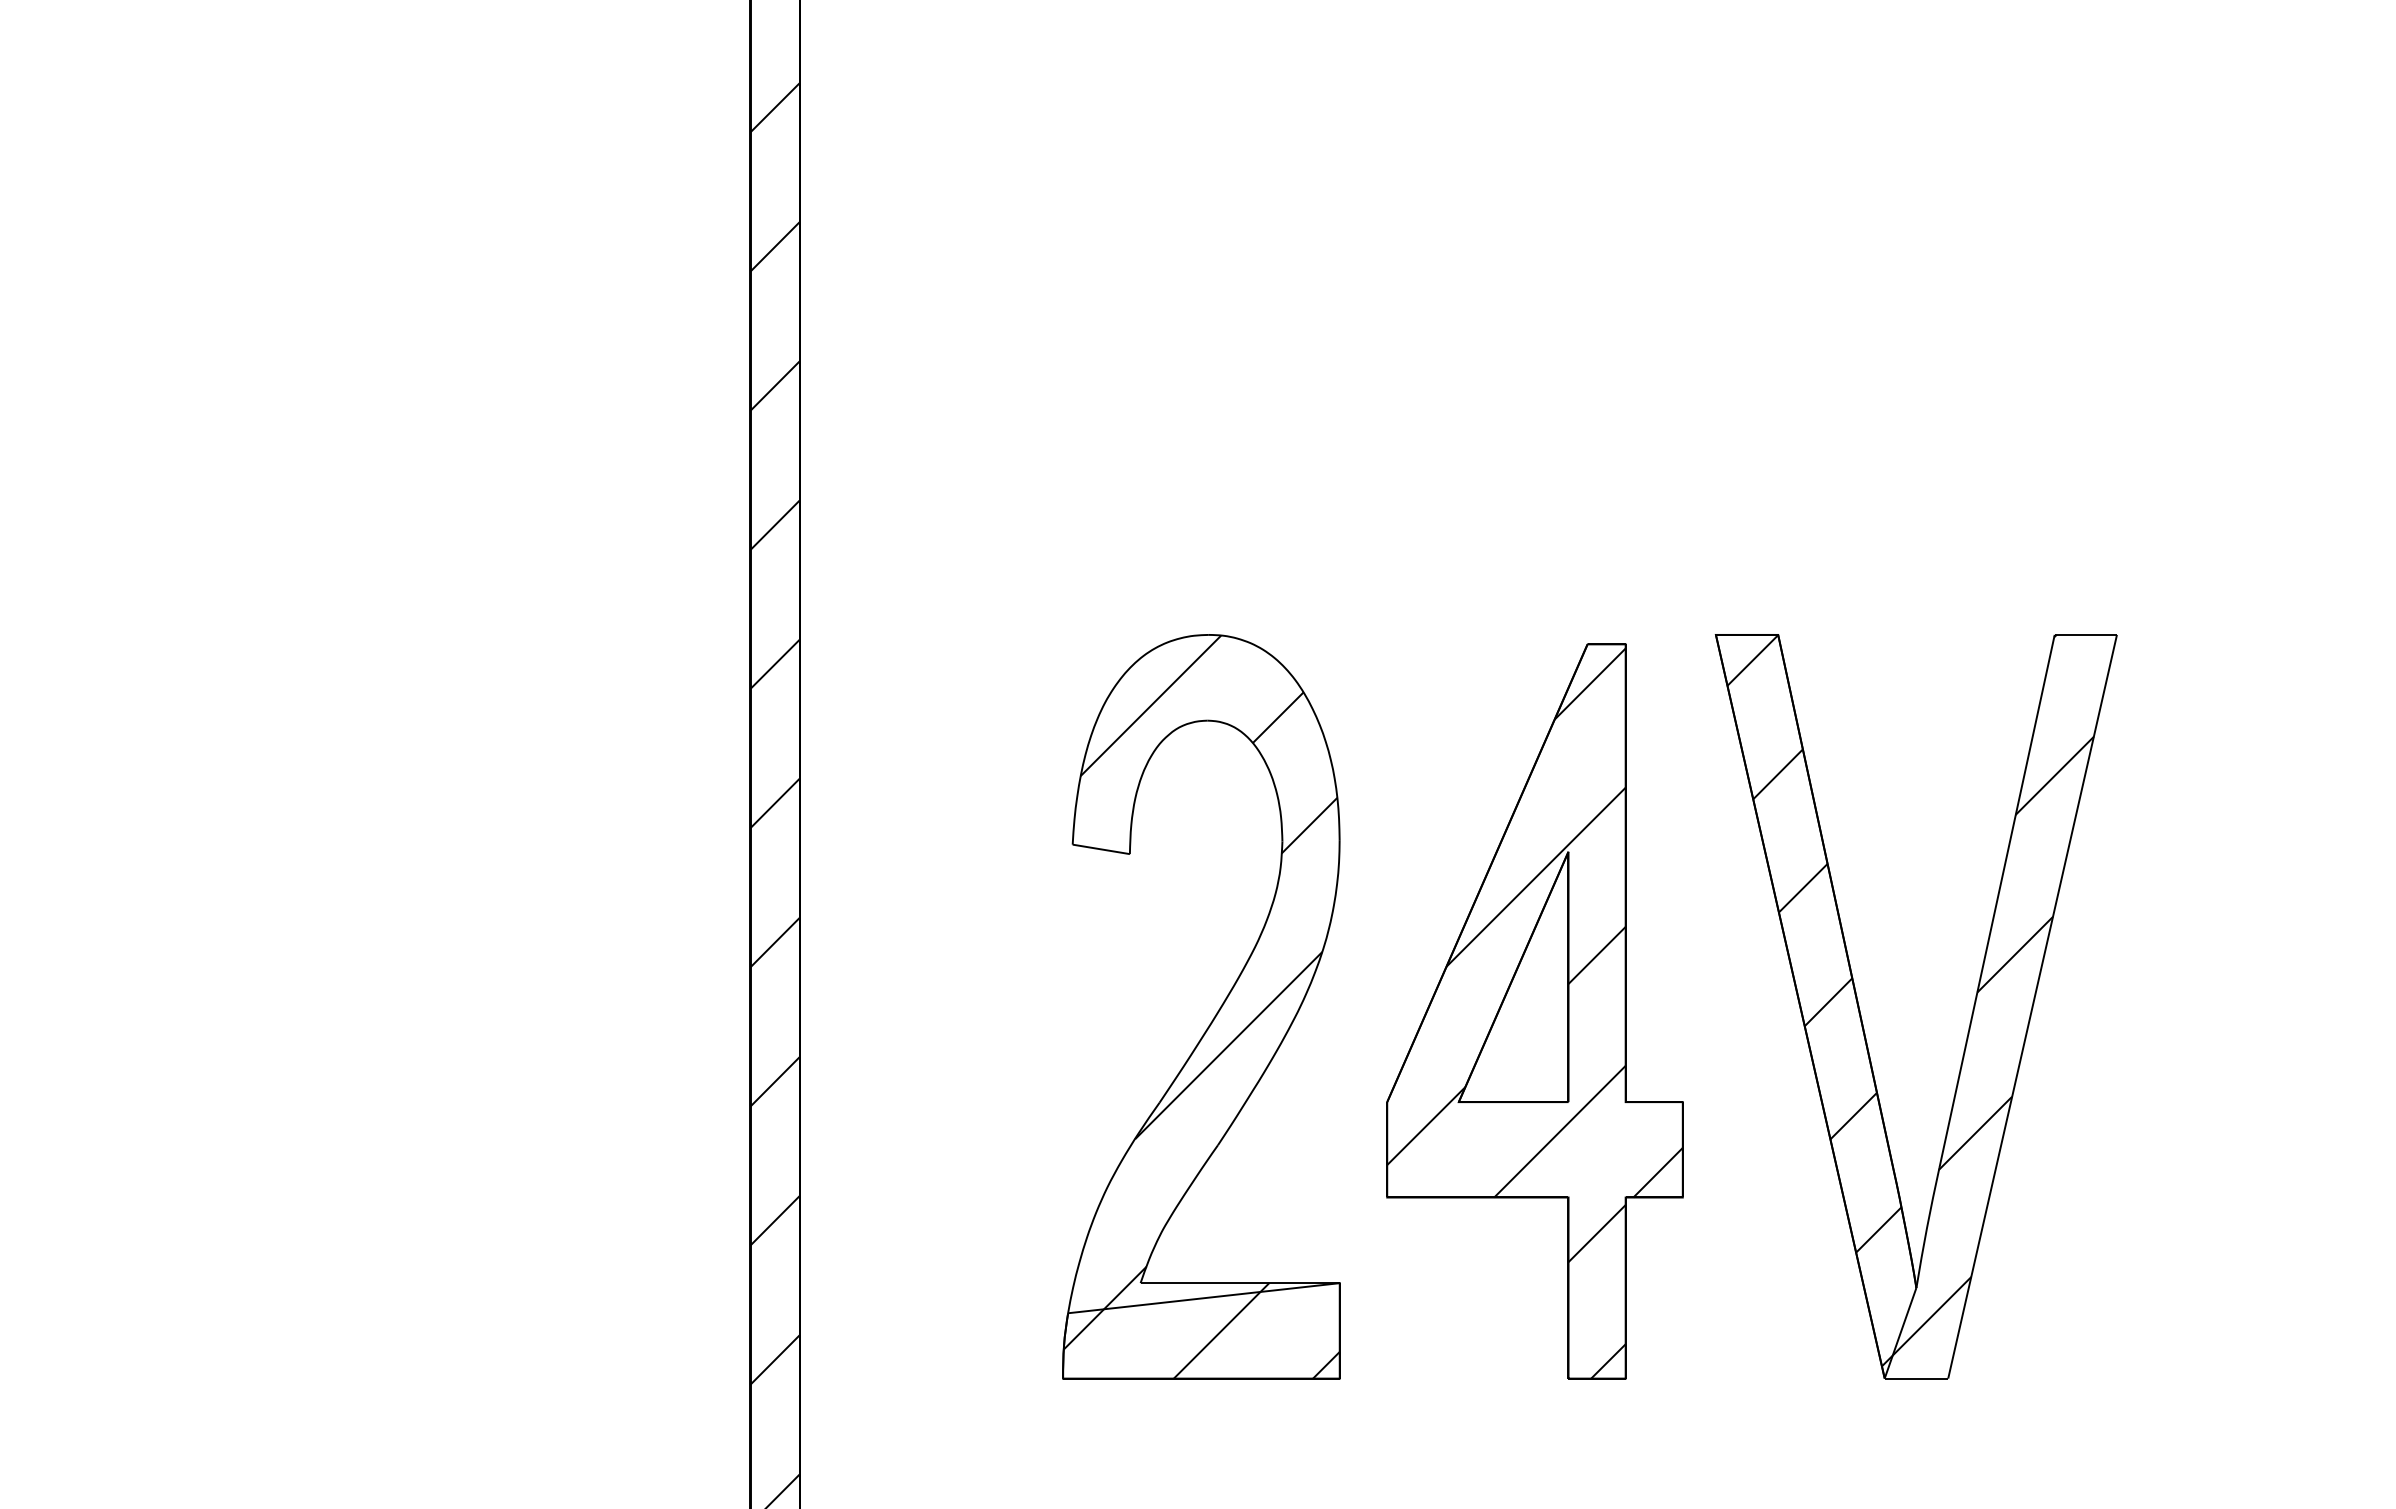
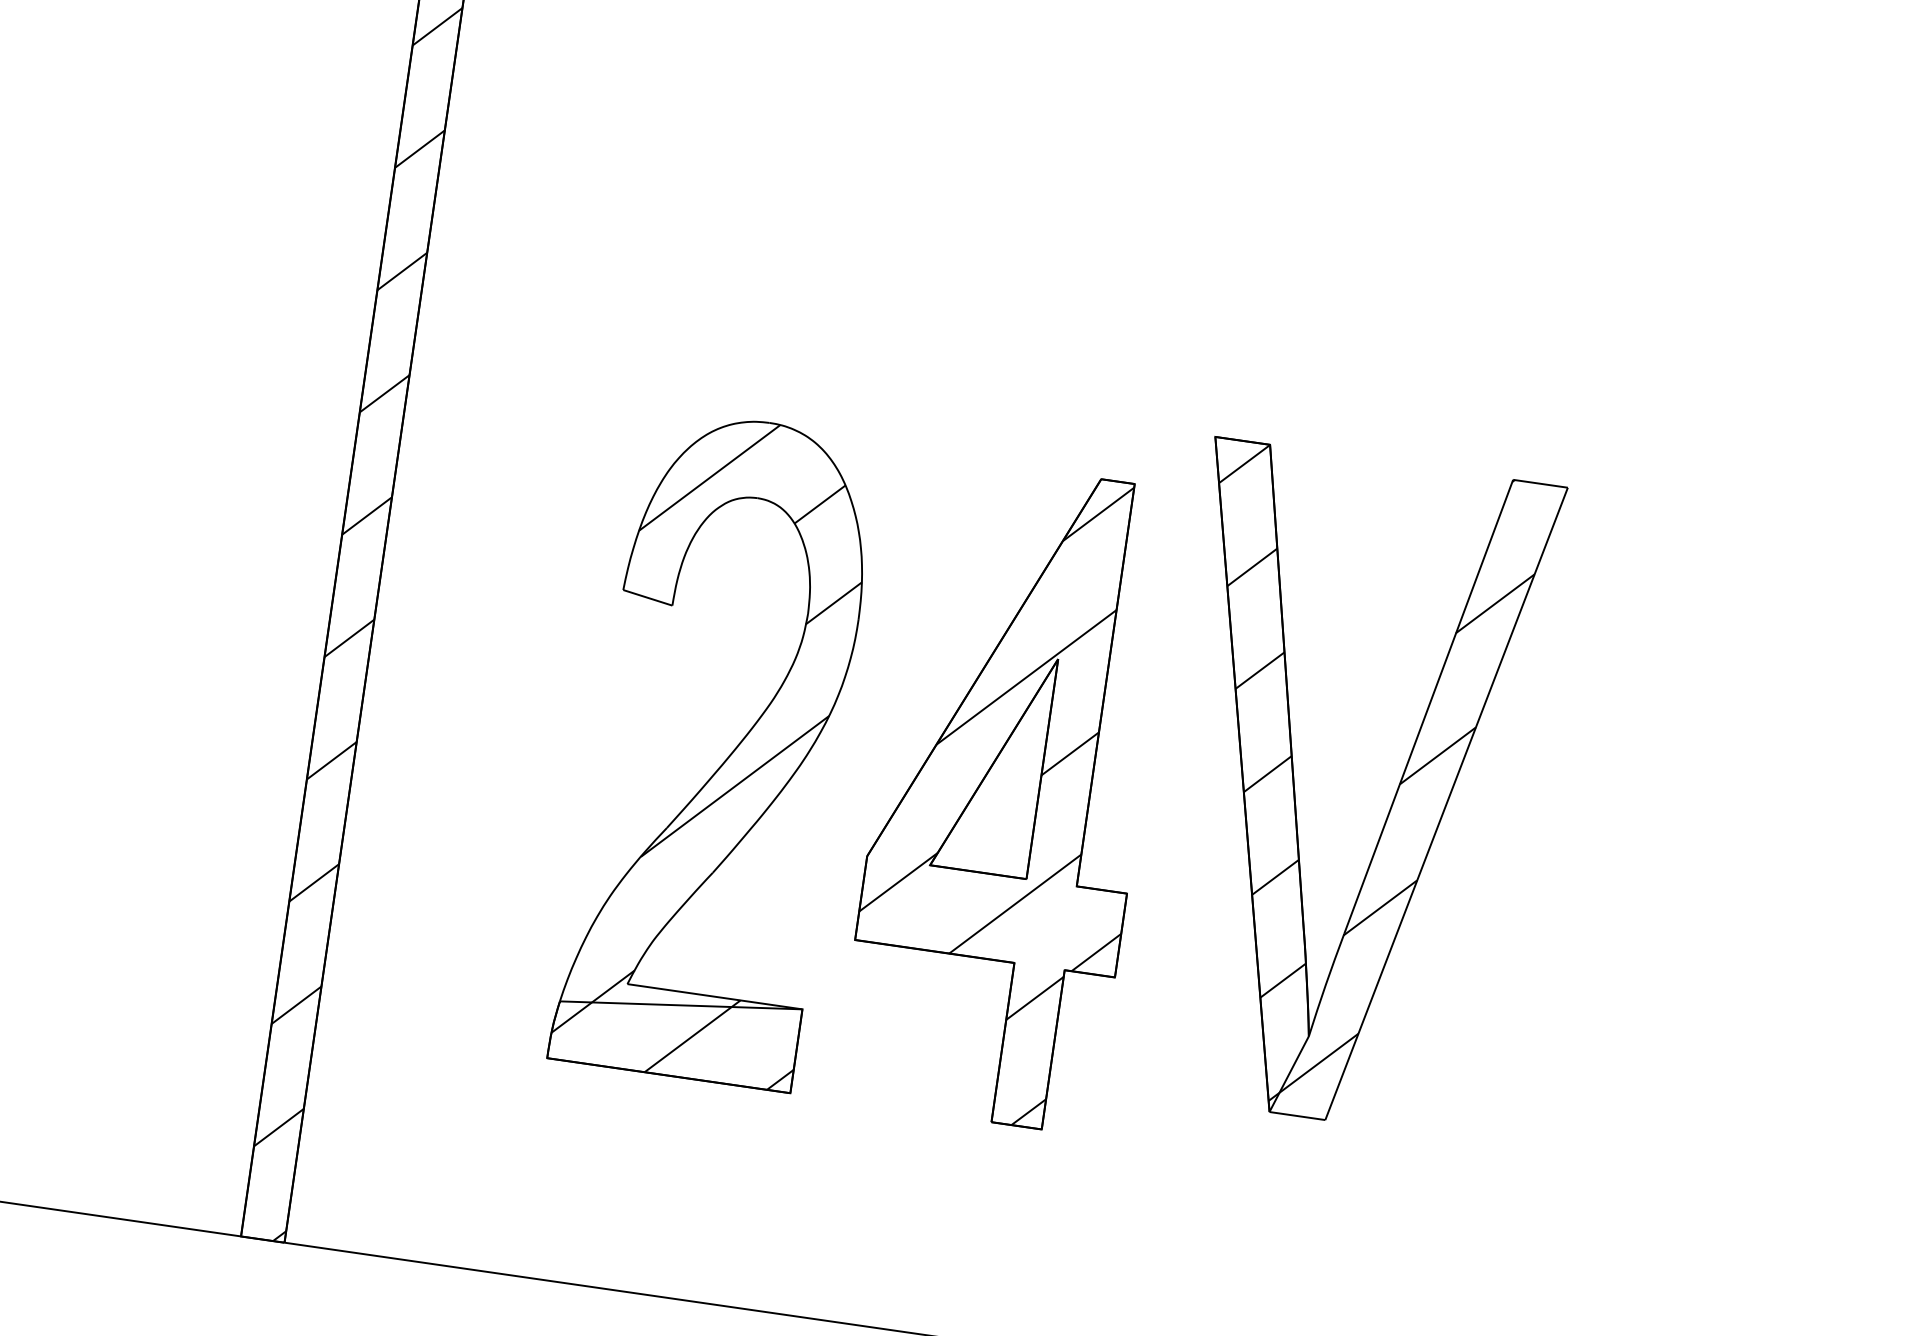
part: (1862, 1019) -> (1295, 793), moved

